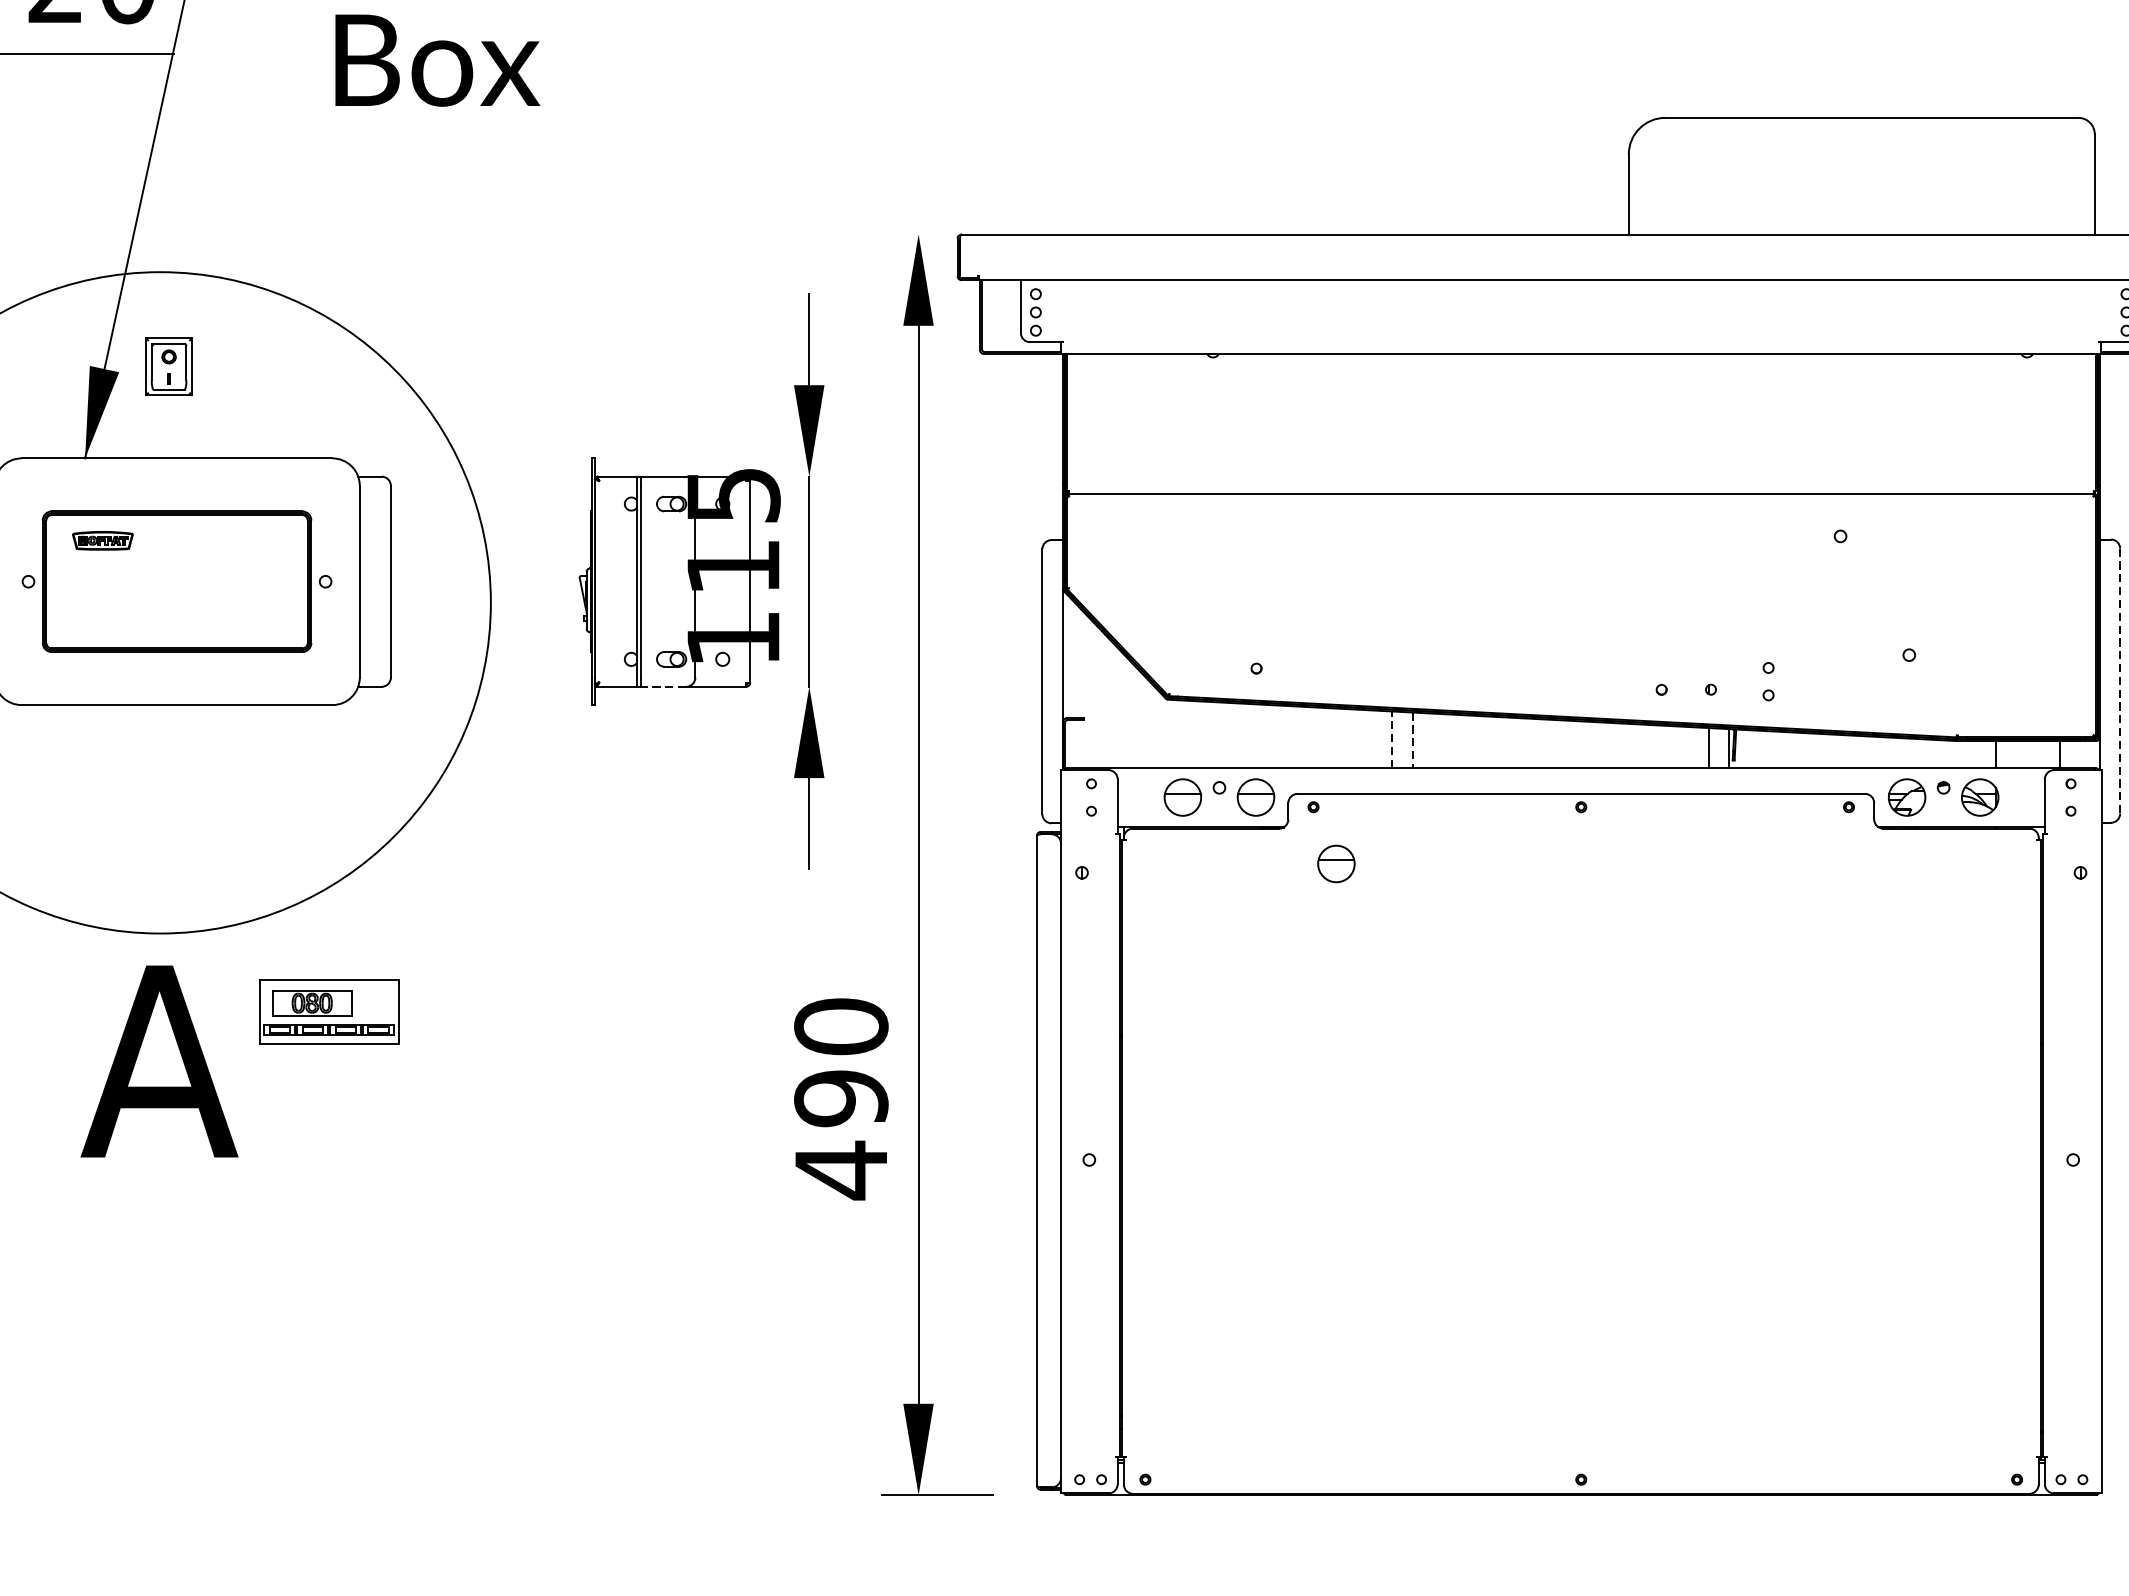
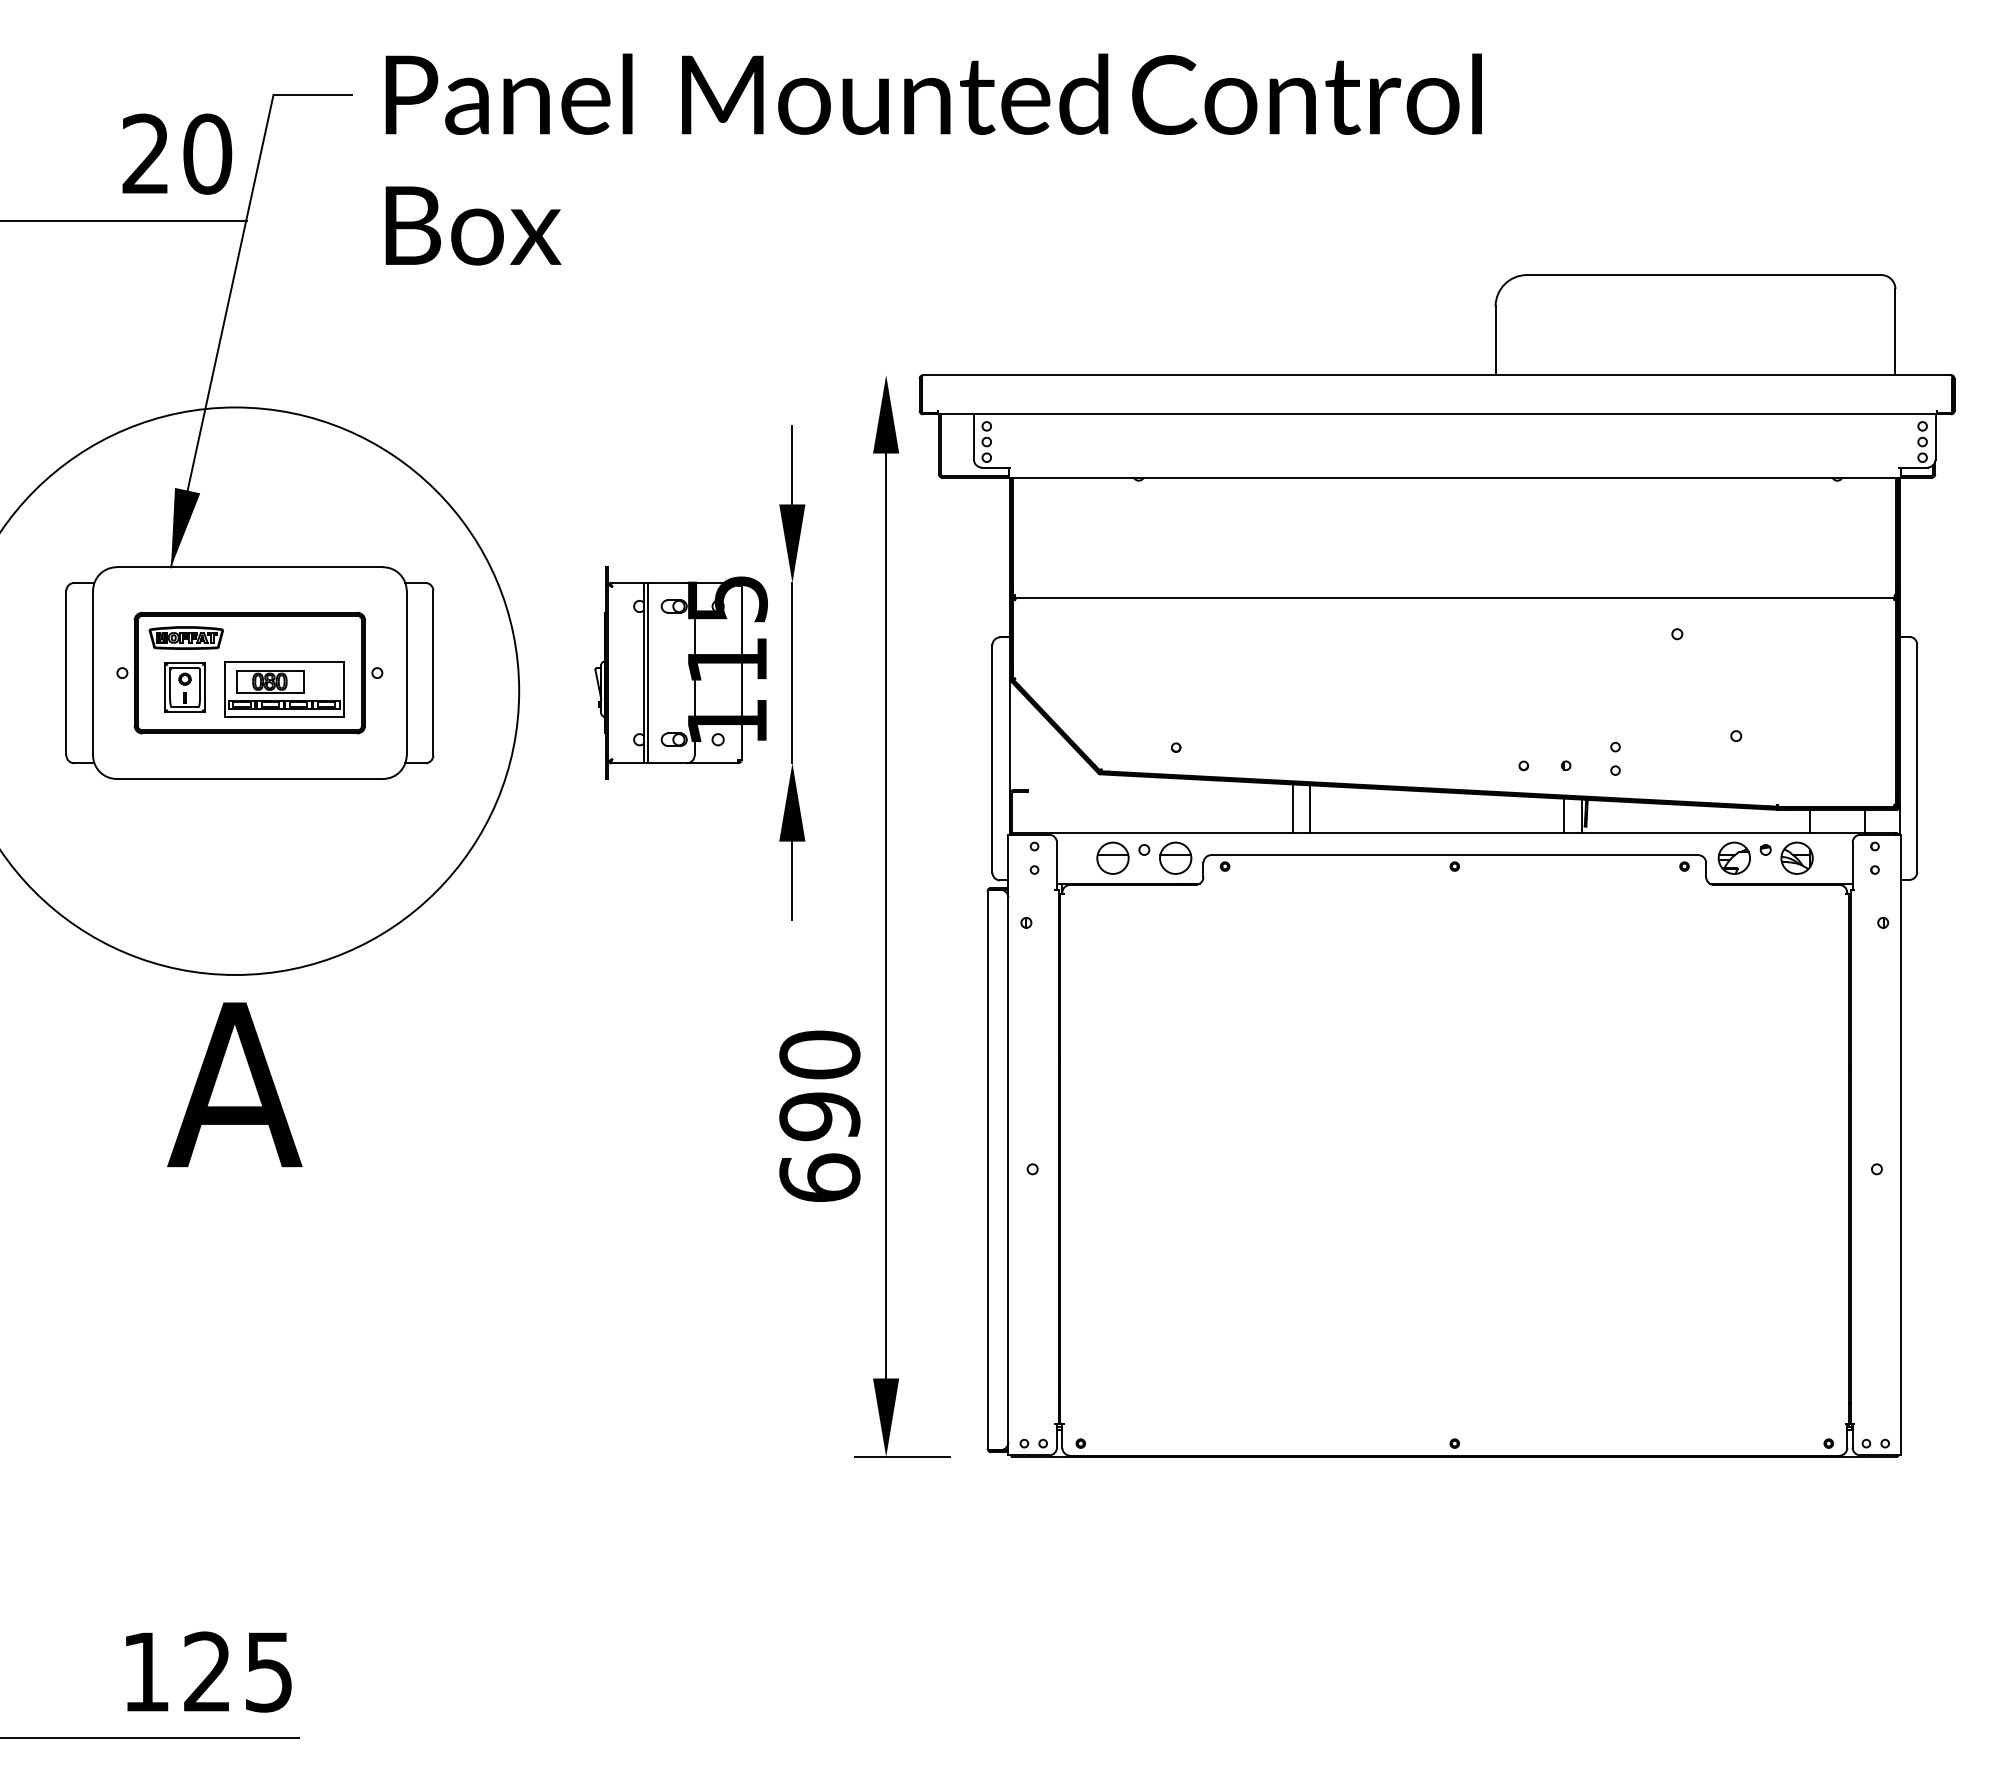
part: (168, 366) -> (184, 687), moved
part: (102, 540) -> (185, 637), size x1.43
line: (2120, 681) -> (1917, 758), dashed -> solid
line: (663, 687) -> (667, 763), dashed -> solid
line: (1392, 739) -> (1292, 808), dashed -> solid
line: (1413, 740) -> (1310, 809), dashed -> solid
part: (1336, 863) -> (1244, 914), removed
part: (329, 1012) -> (284, 689), moved
text: (840, 1170) -> (819, 1178), 490 -> 690

